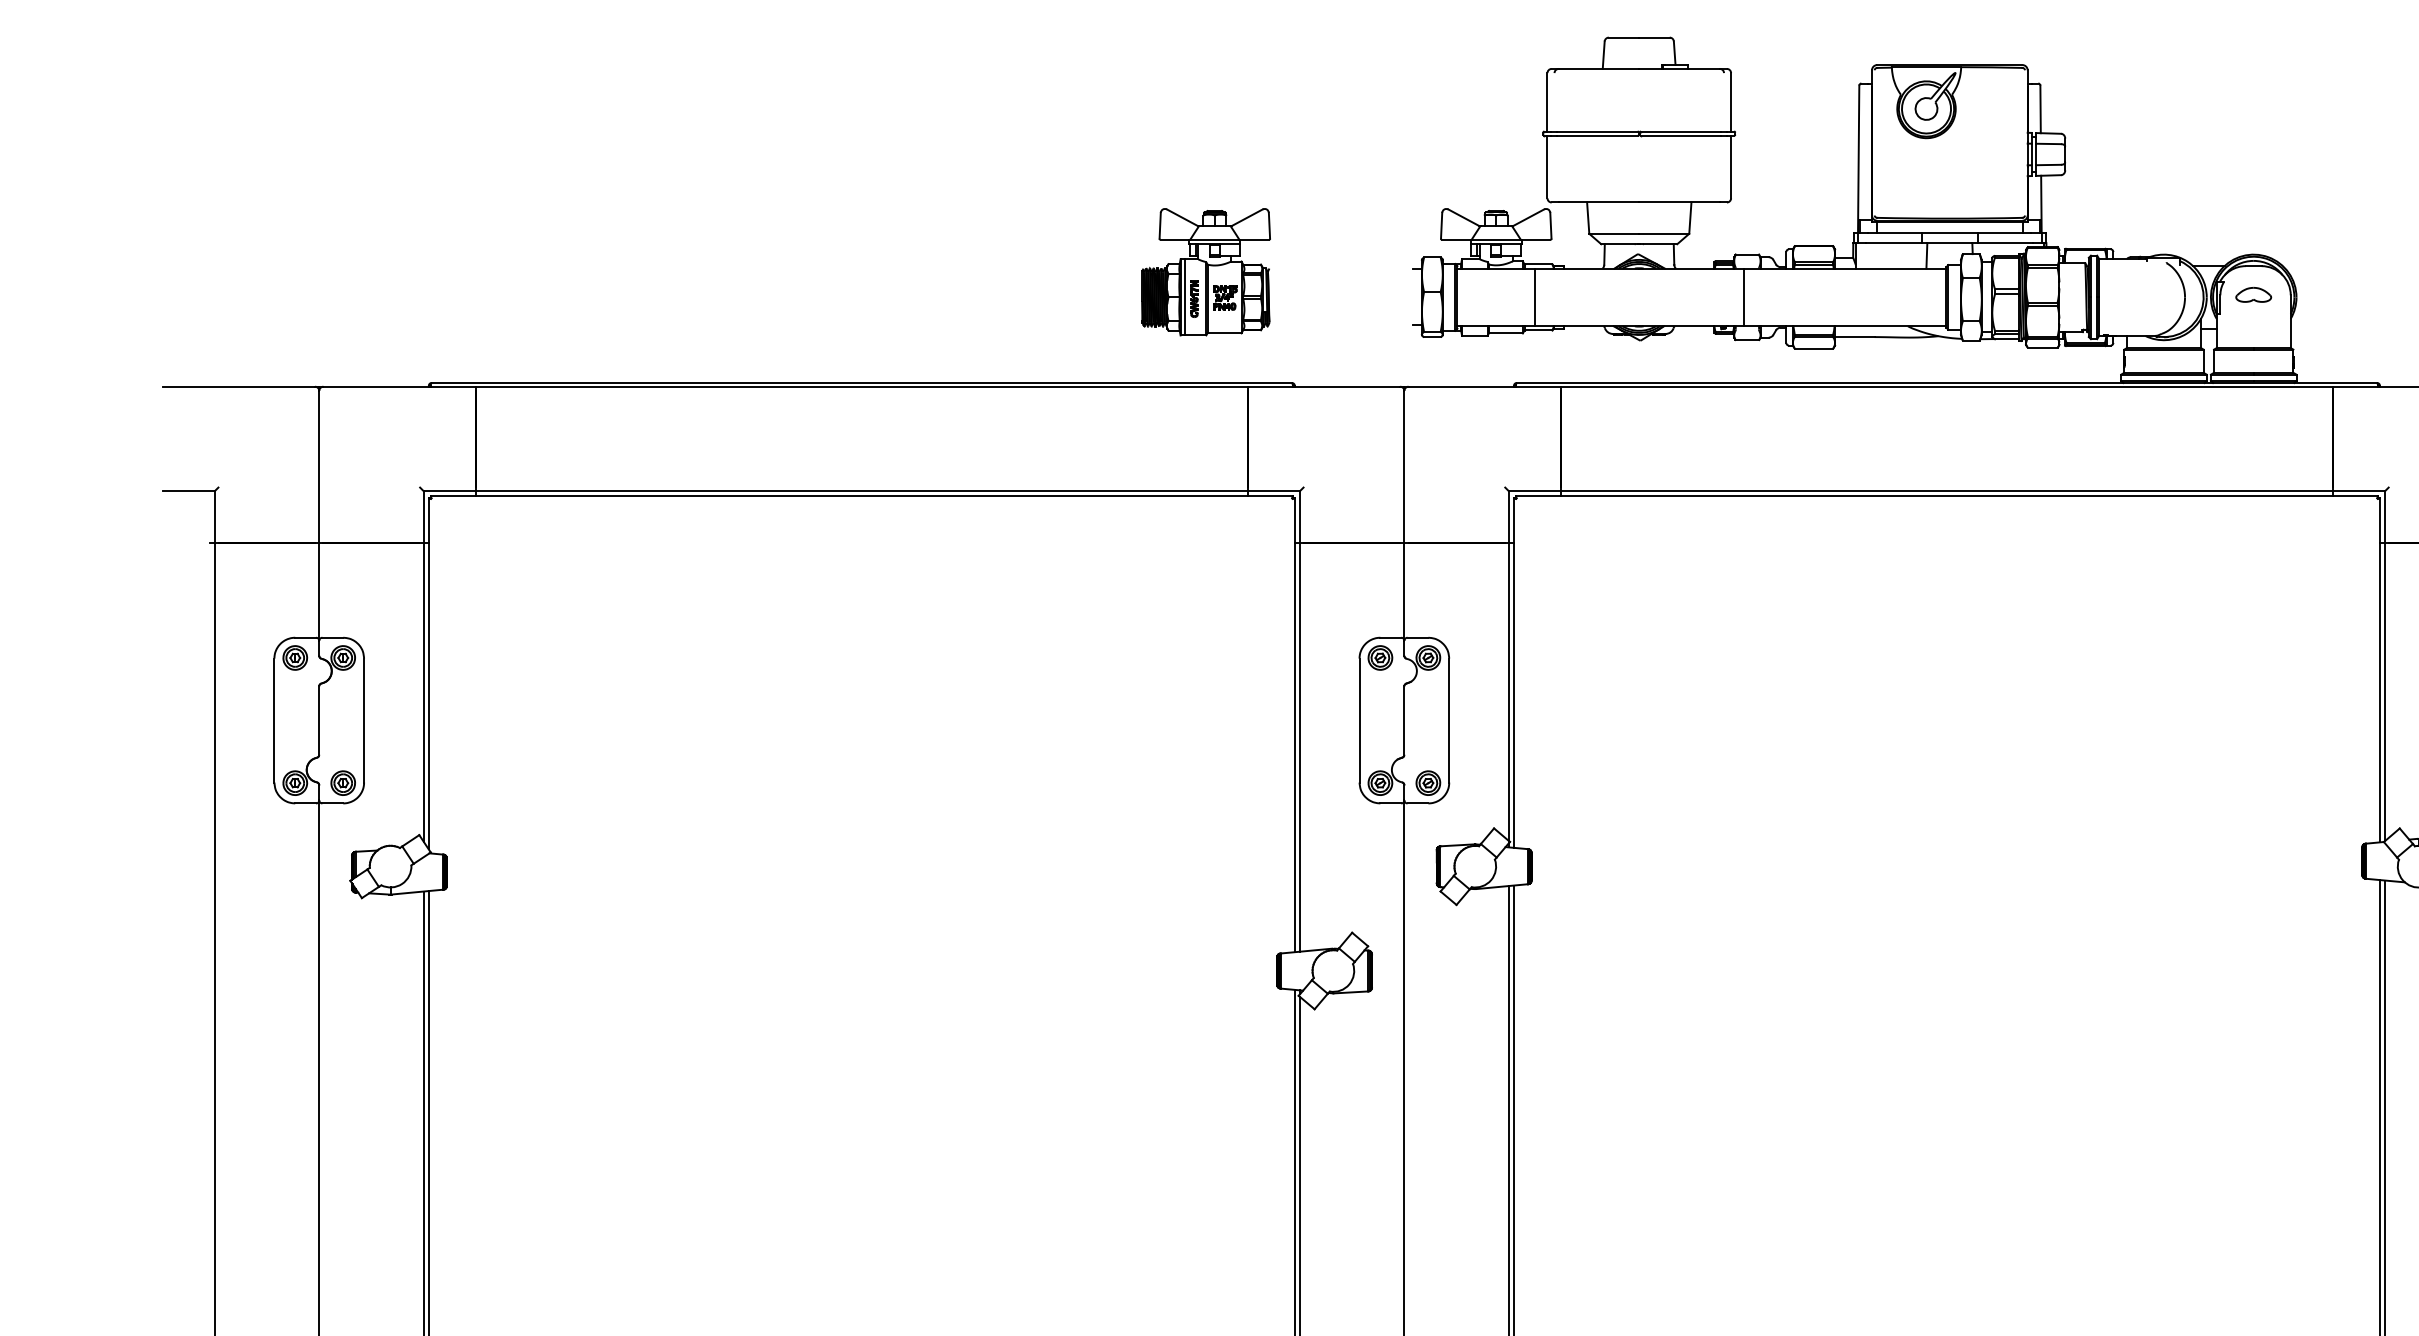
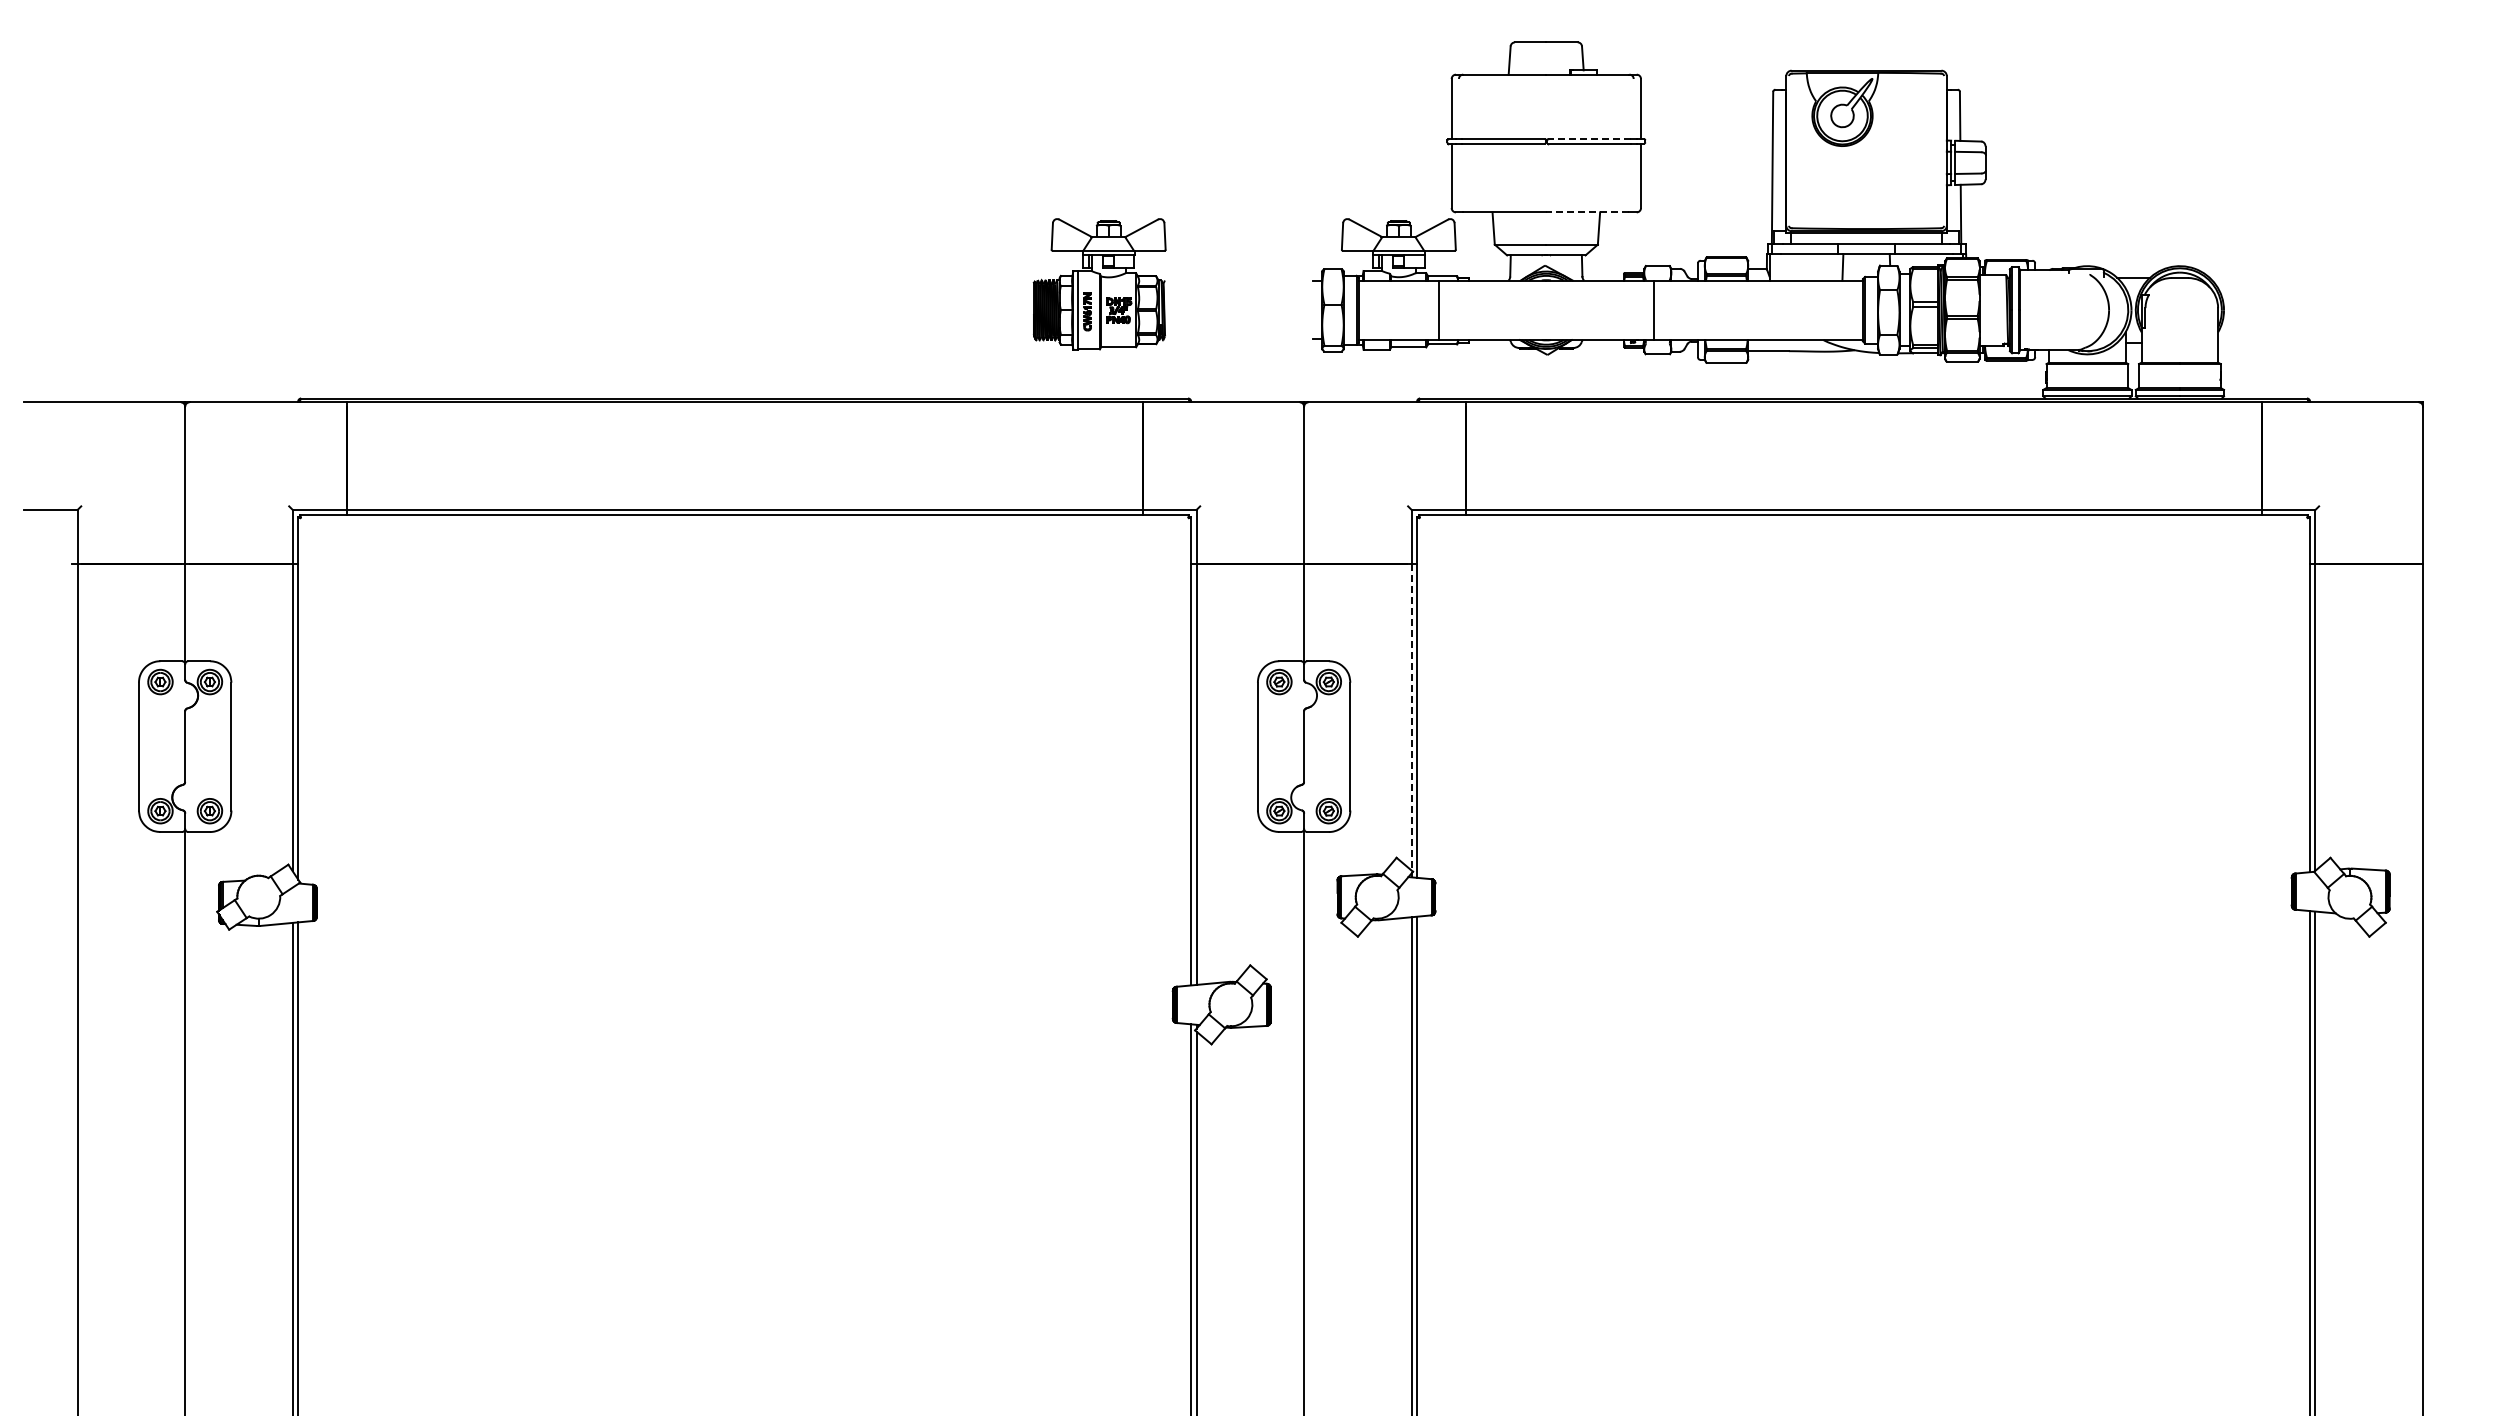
line: (1680, 131) -> (1588, 139), solid -> dashed
line: (1679, 202) -> (1587, 212), solid -> dashed
part: (2253, 294) -> (2179, 307), removed
line: (1508, 692) -> (1411, 717), solid -> dashed

